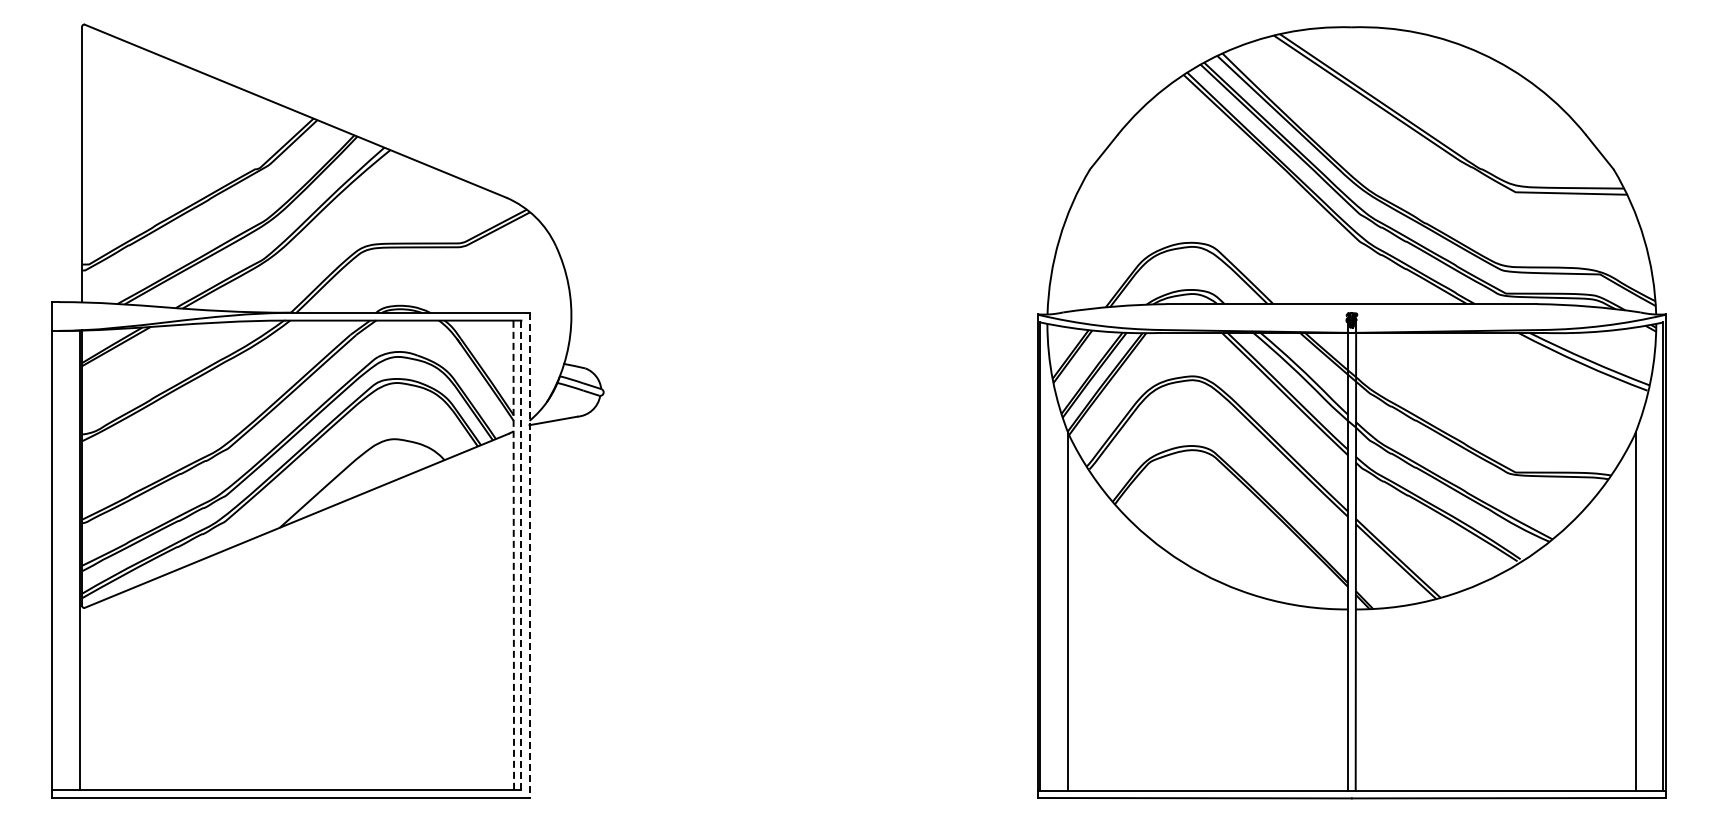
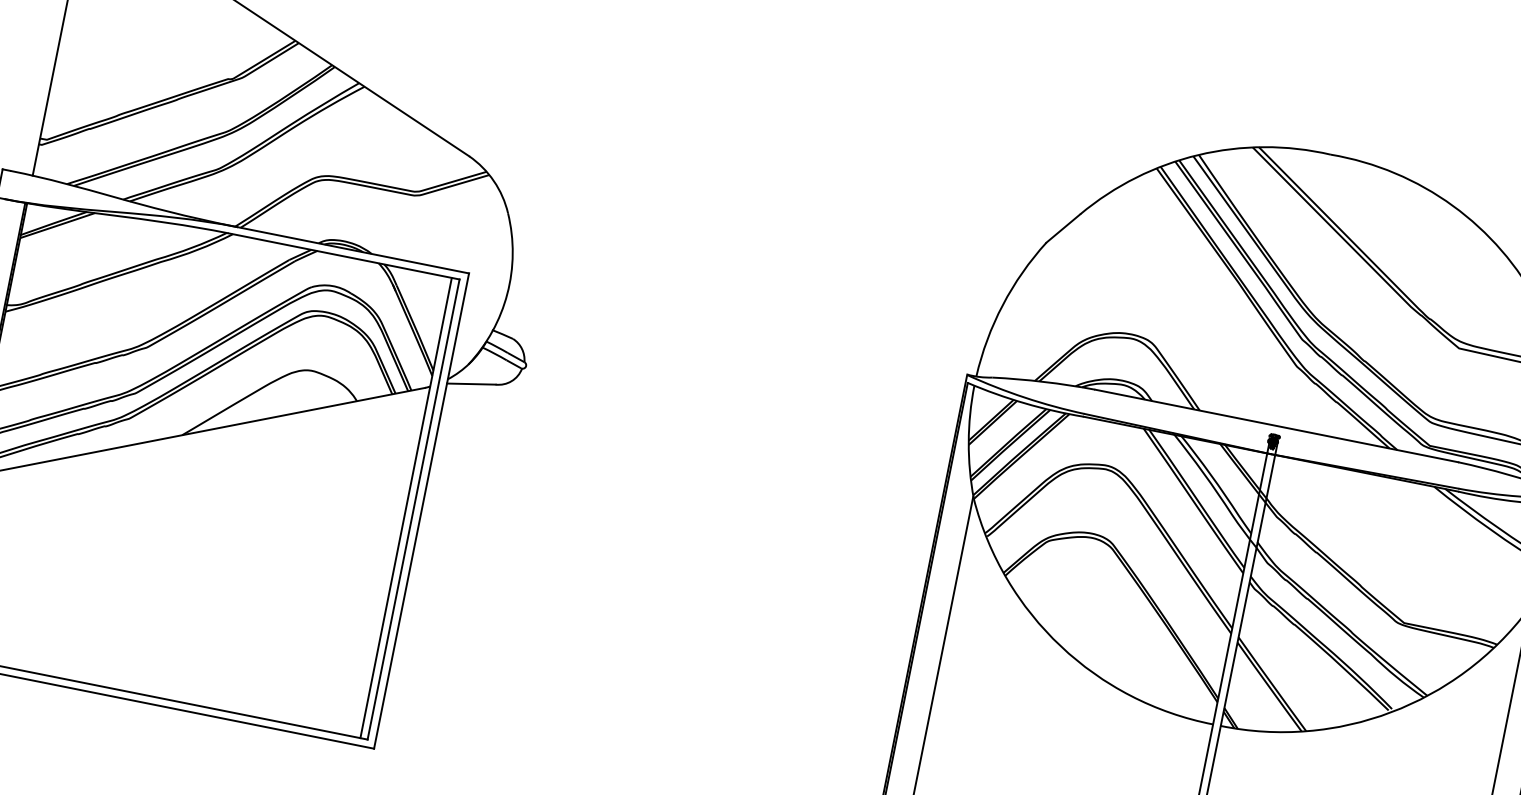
line: (513, 555) -> (405, 508), dashed -> solid
line: (521, 555) -> (413, 509), dashed -> solid
line: (529, 555) -> (421, 511), dashed -> solid

